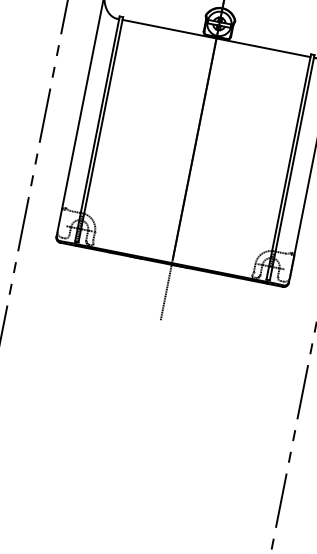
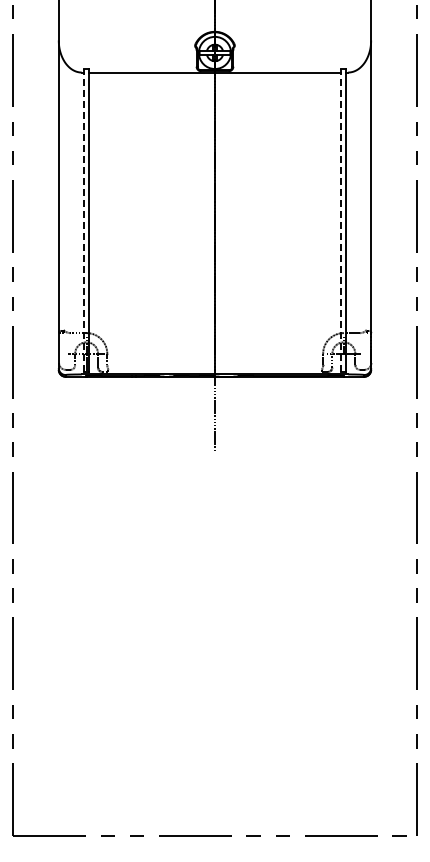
line: (97, 128) -> (84, 219), solid -> dashed
line: (289, 166) -> (341, 219), solid -> dashed

